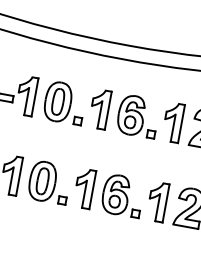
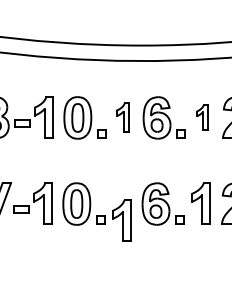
part: (99, 108) -> (122, 117), size x0.7
part: (172, 122) -> (201, 117), size x0.6
part: (84, 188) -> (121, 220), moved

